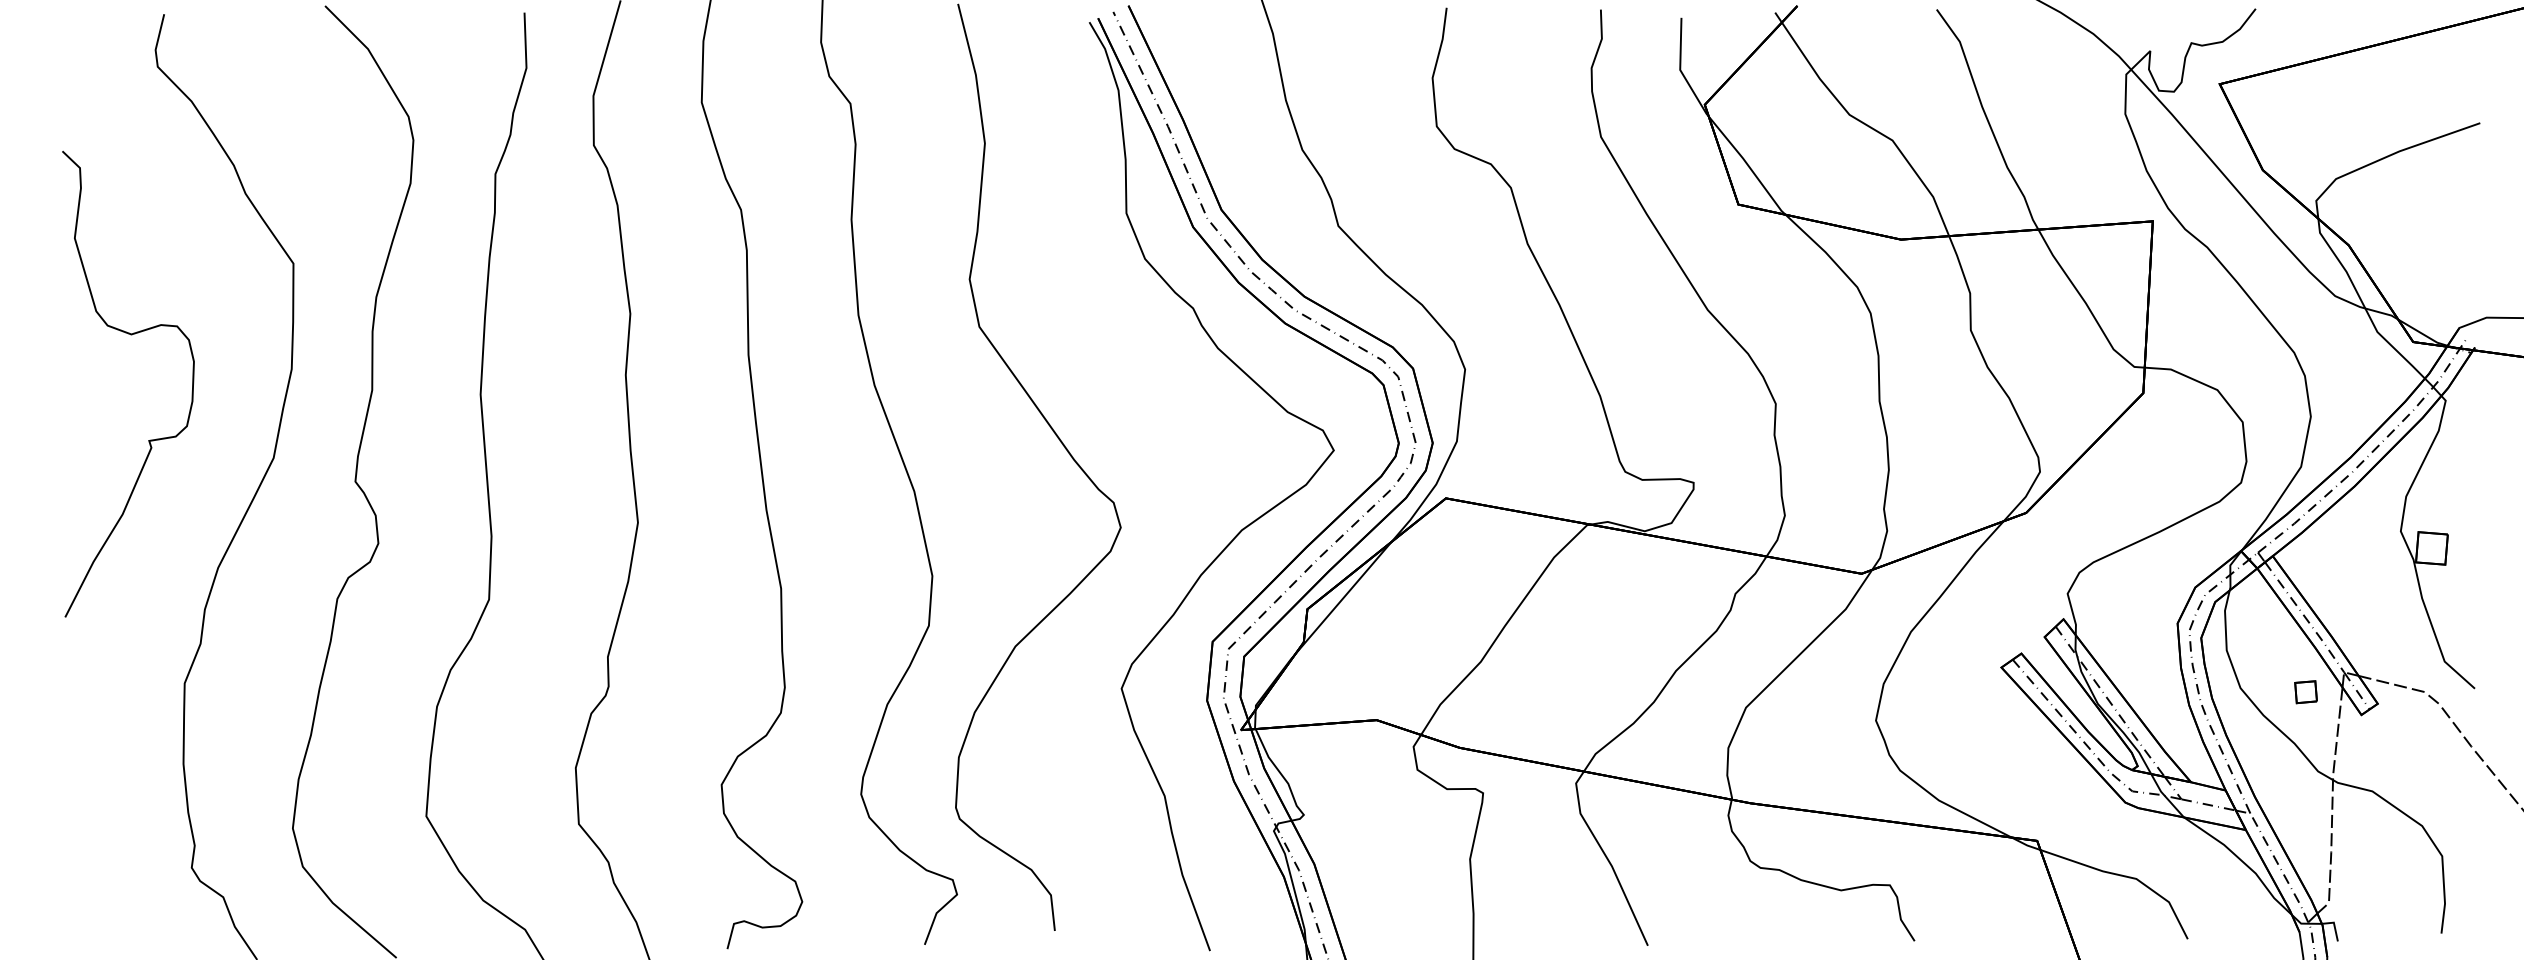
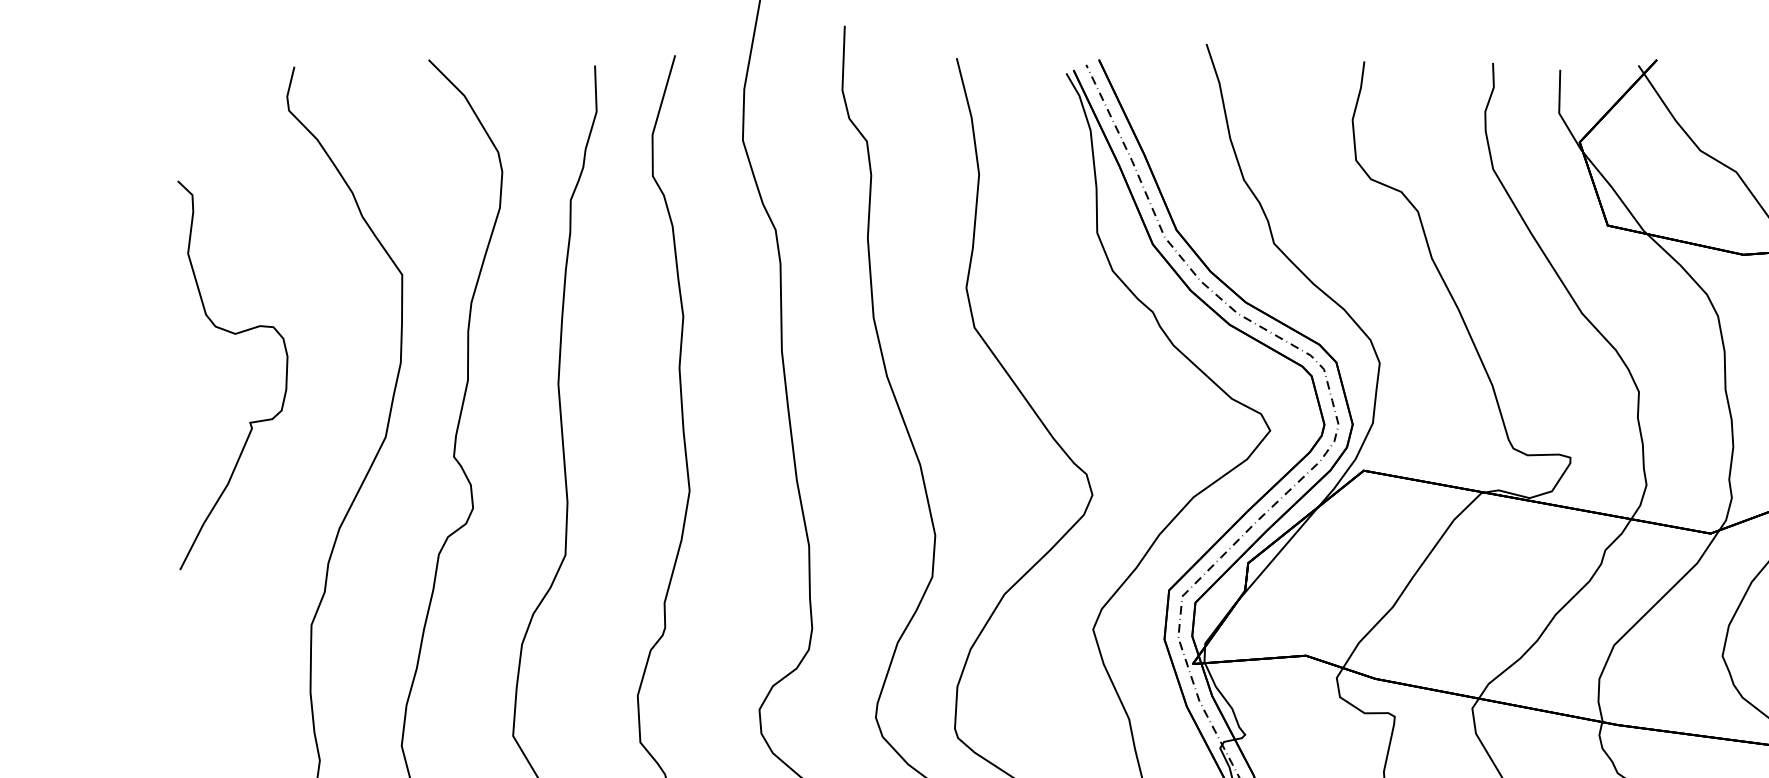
curve: (130, 335) -> (234, 334), moved

